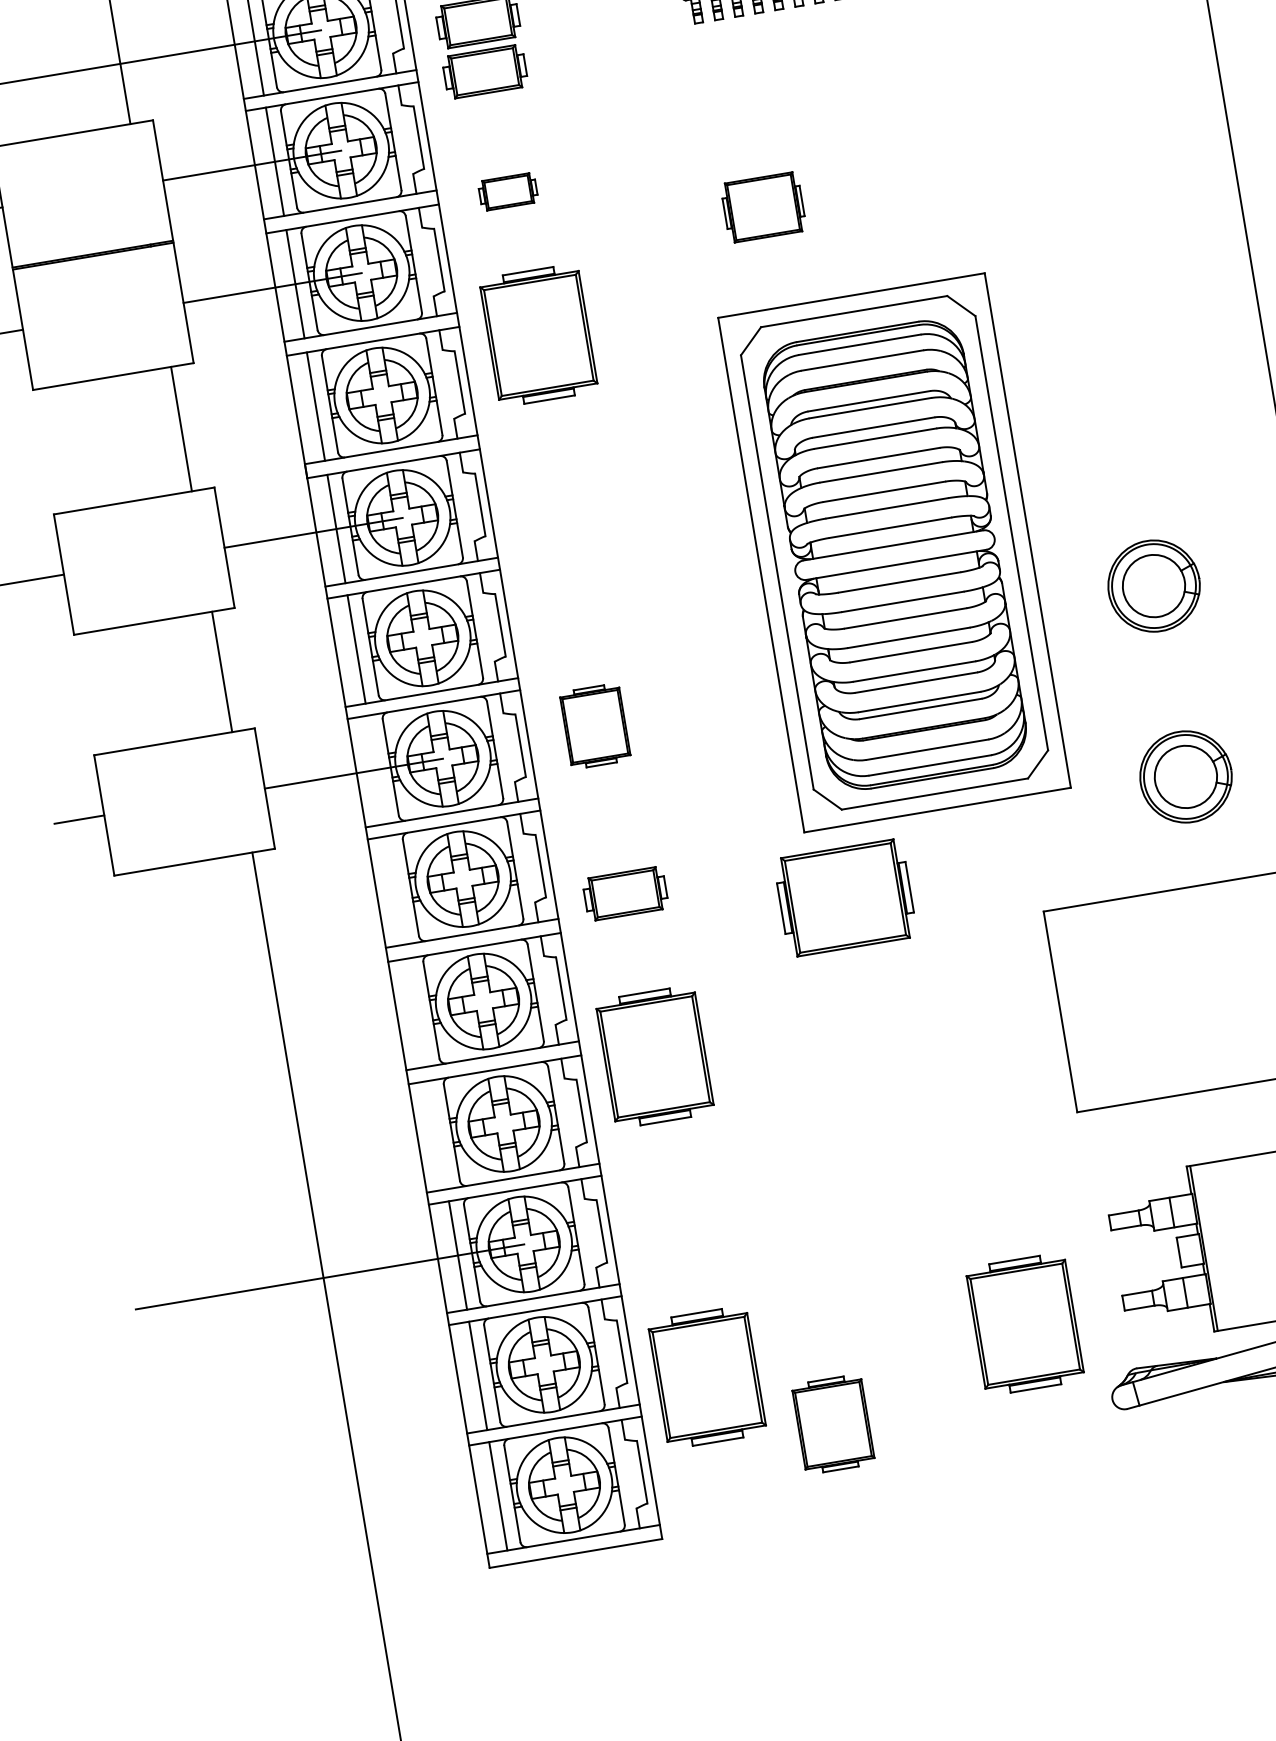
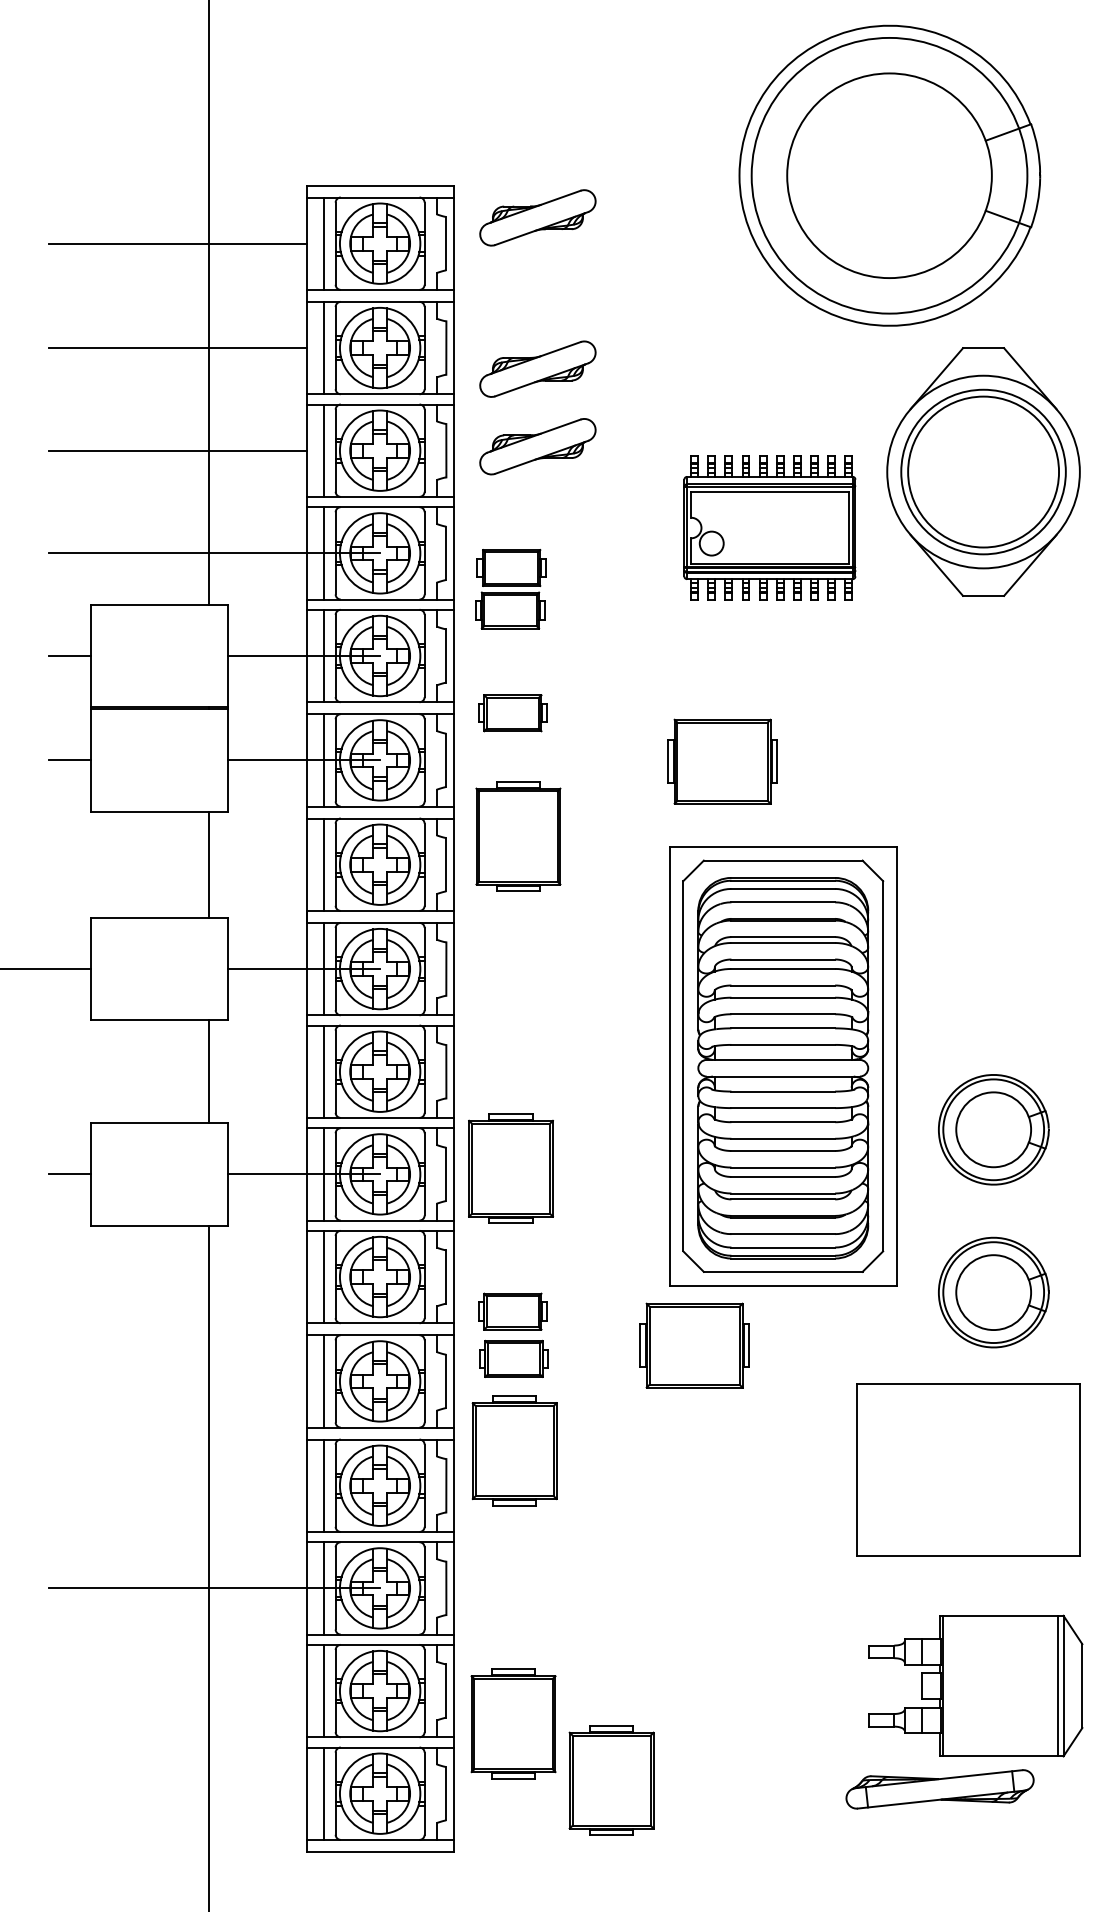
part: (507, 192) -> (512, 713), size x1.43
part: (763, 207) -> (722, 761), size x1.67
part: (1153, 585) -> (993, 1129), size x1.43
part: (594, 726) -> (510, 1168), size x1.67
line: (376, 770) -> (323, 1174), added
part: (1185, 776) -> (993, 1292), size x1.43
line: (396, 889) -> (323, 1276), added
part: (635, 948) -> (513, 1358), added
line: (417, 1012) -> (323, 1381), added
line: (437, 1134) -> (323, 1485), added
part: (1025, 1323) -> (784, 1723), removed
part: (833, 1424) -> (611, 1780), size x1.43

